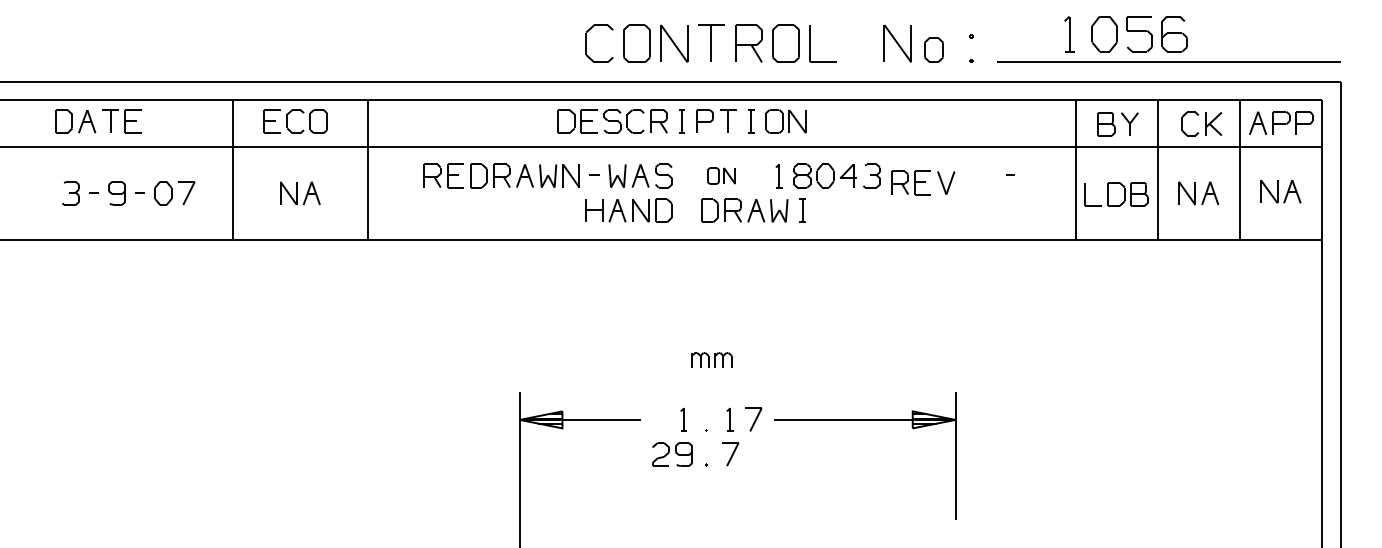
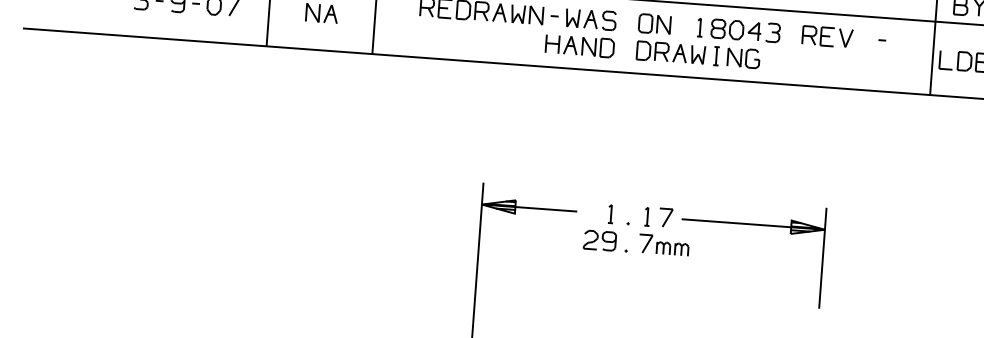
part: (721, 175) -> (654, 23), size x1.43
part: (923, 182) -> (827, 36), moved
part: (836, 210) -> (743, 57), added
part: (711, 359) -> (672, 248), moved

